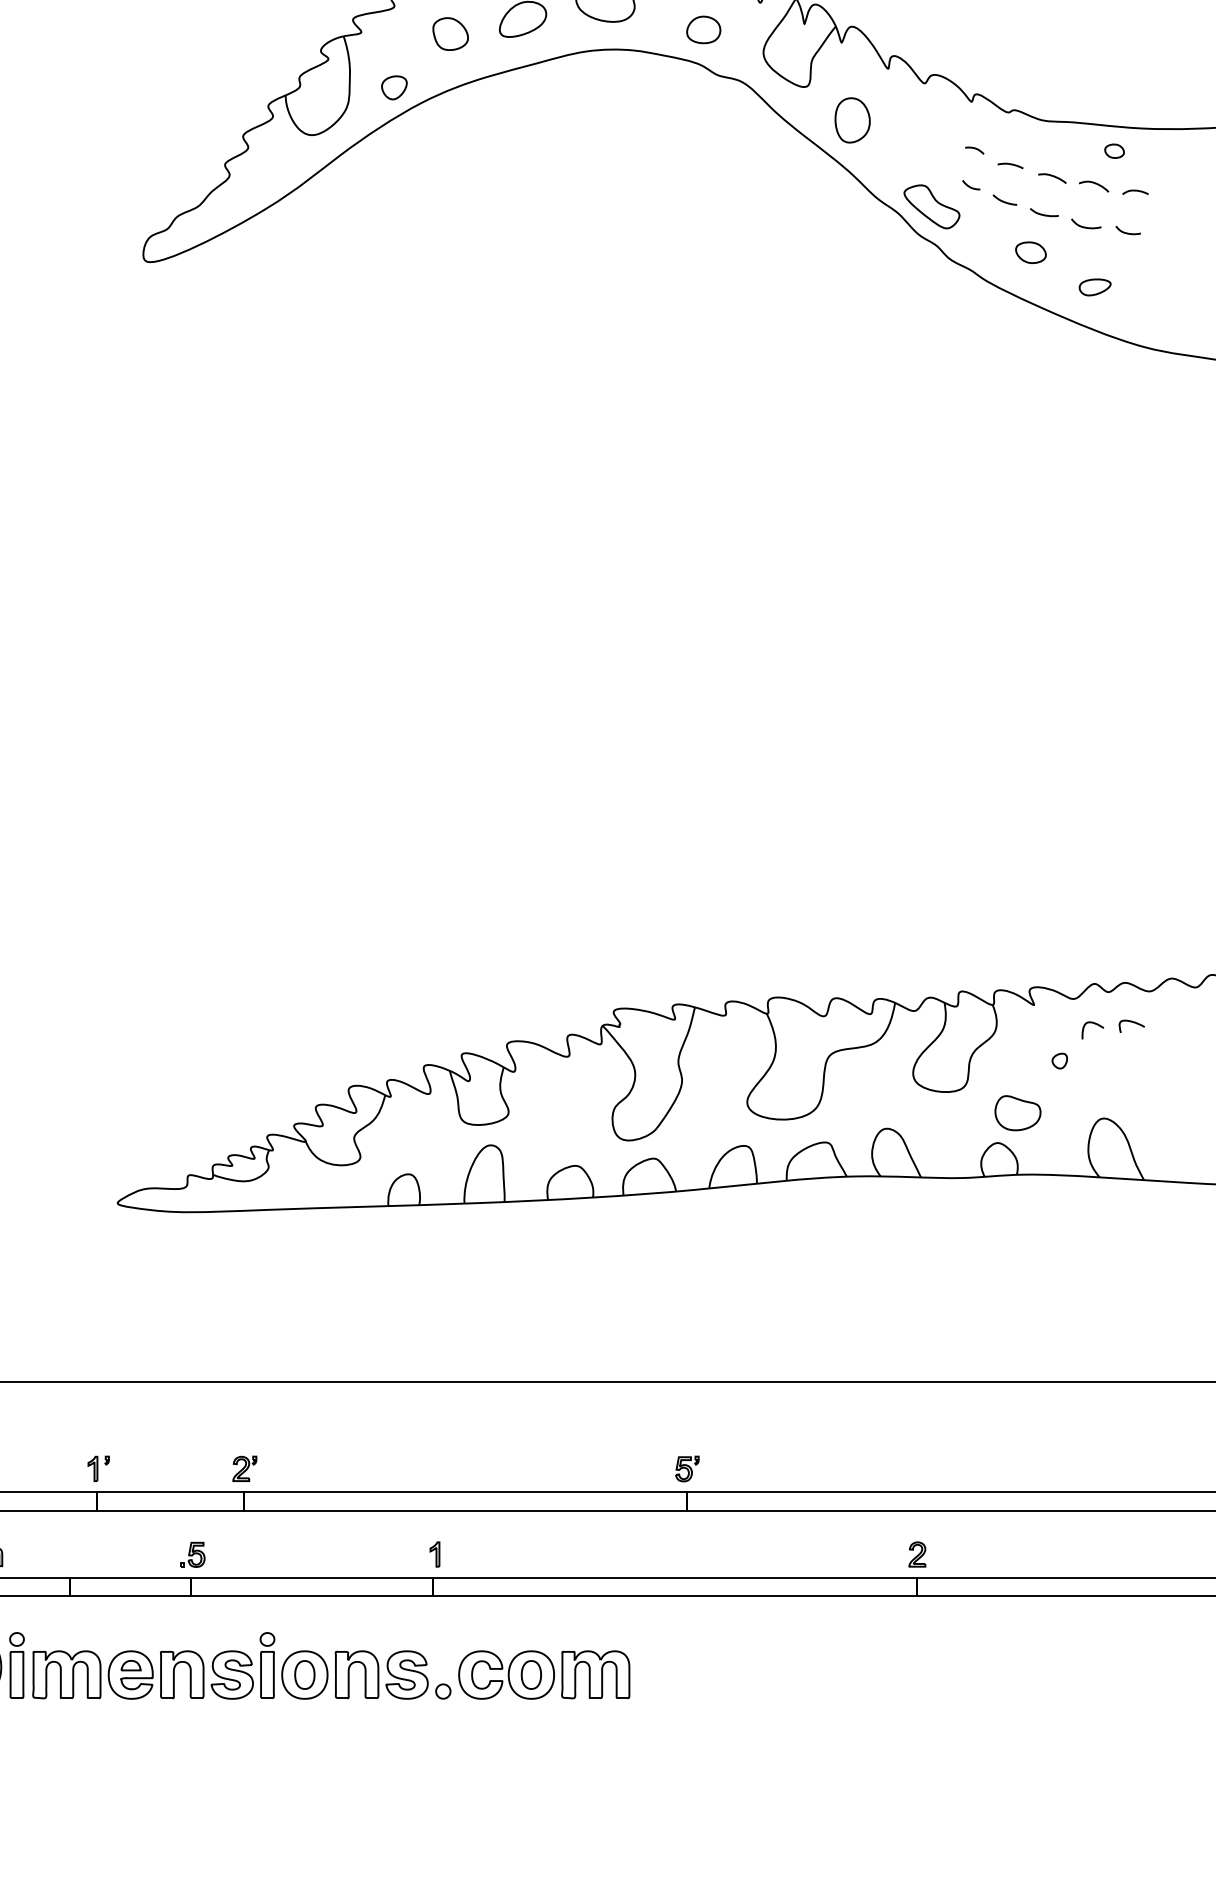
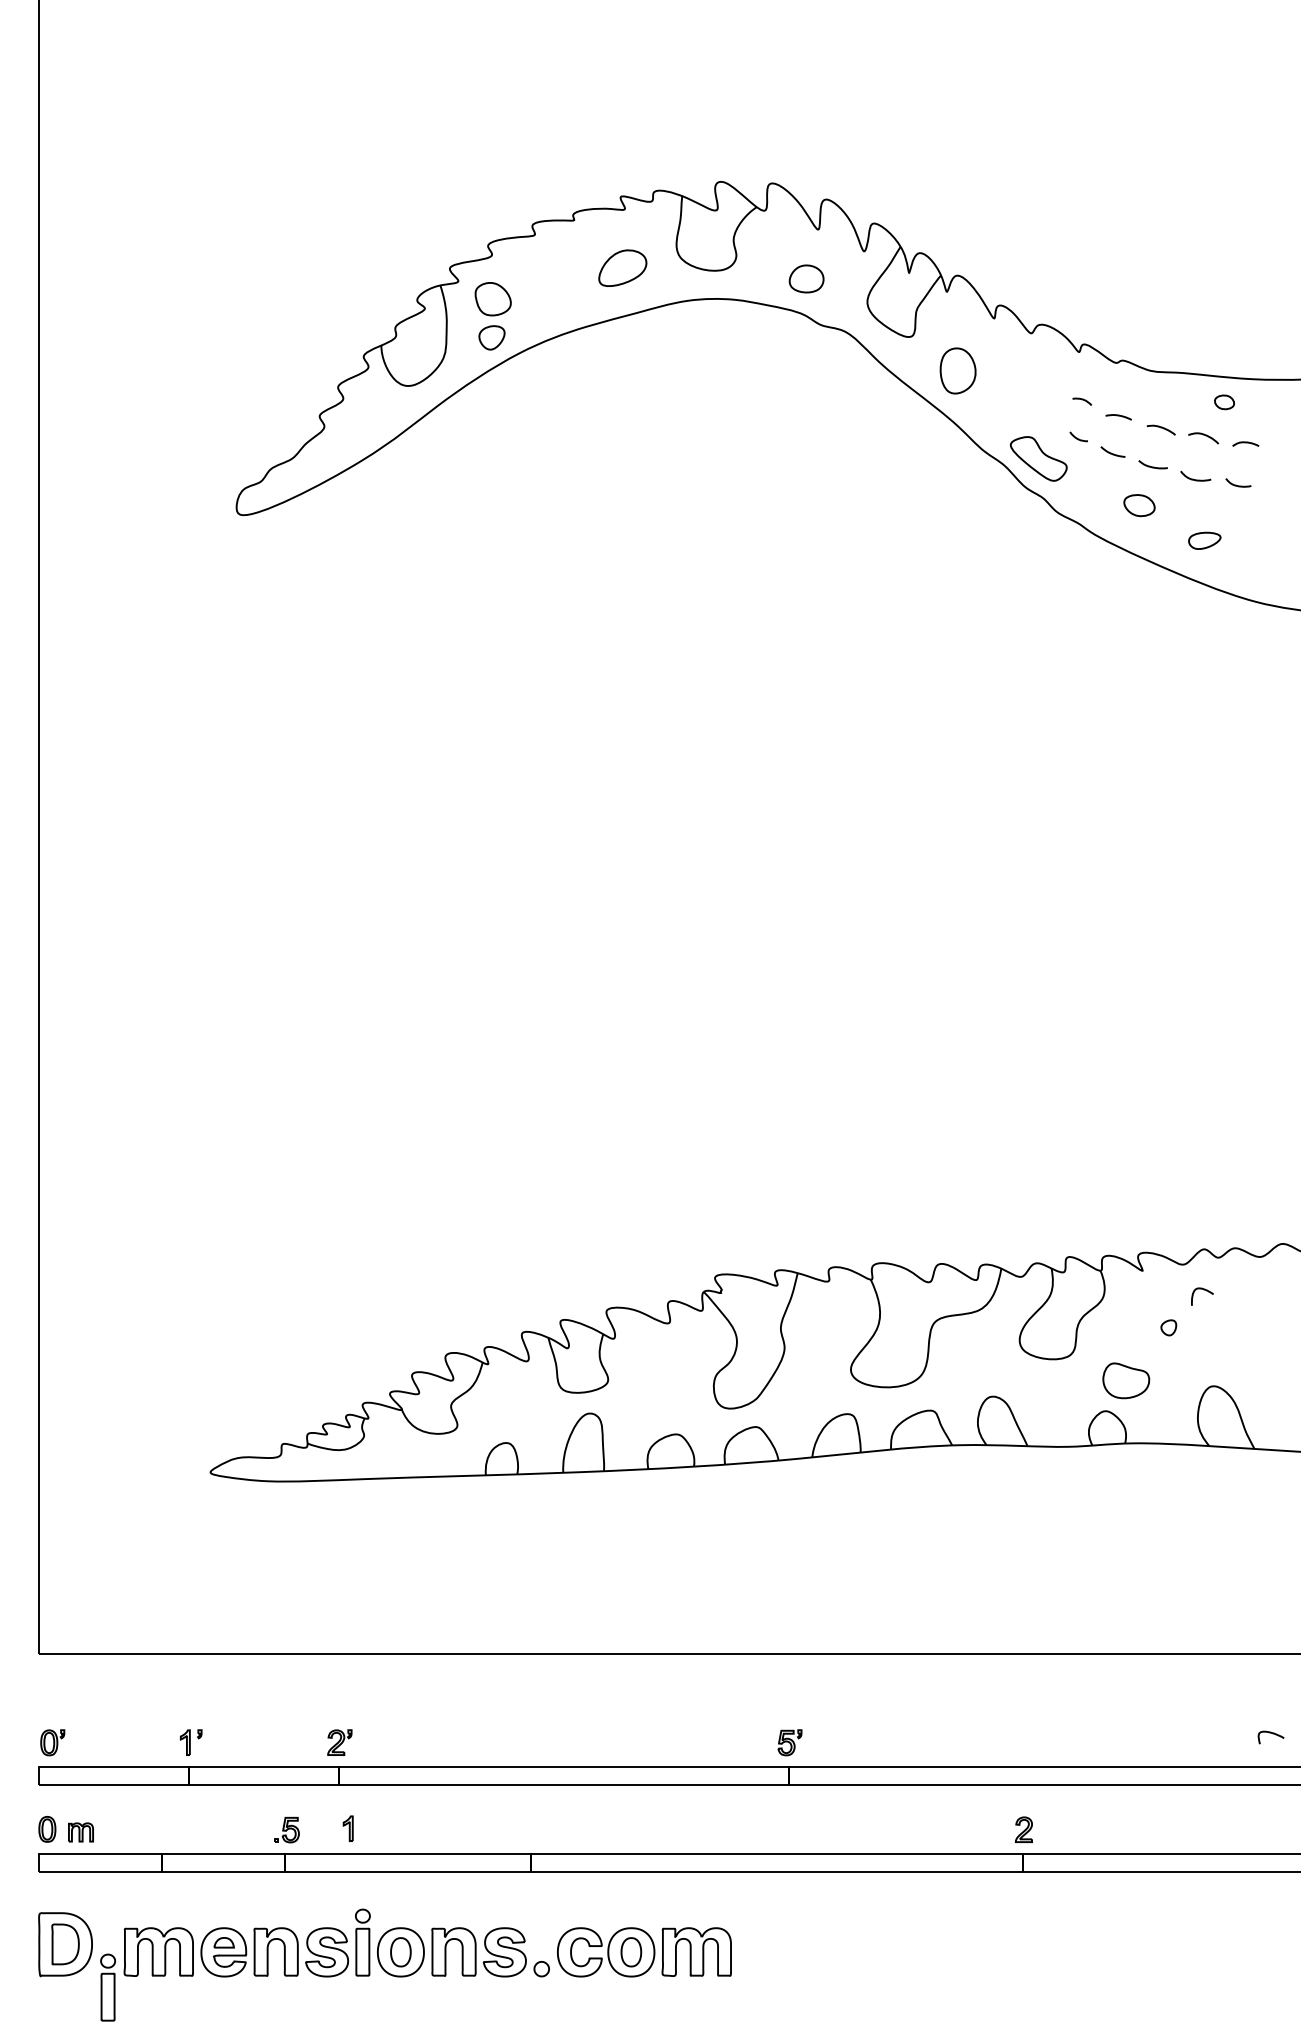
part: (449, 34) -> (492, 299), moved
curve: (1133, 1023) -> (1272, 1734), moved
part: (434, 1554) -> (347, 1828), moved
part: (16, 1665) -> (107, 1987), moved

